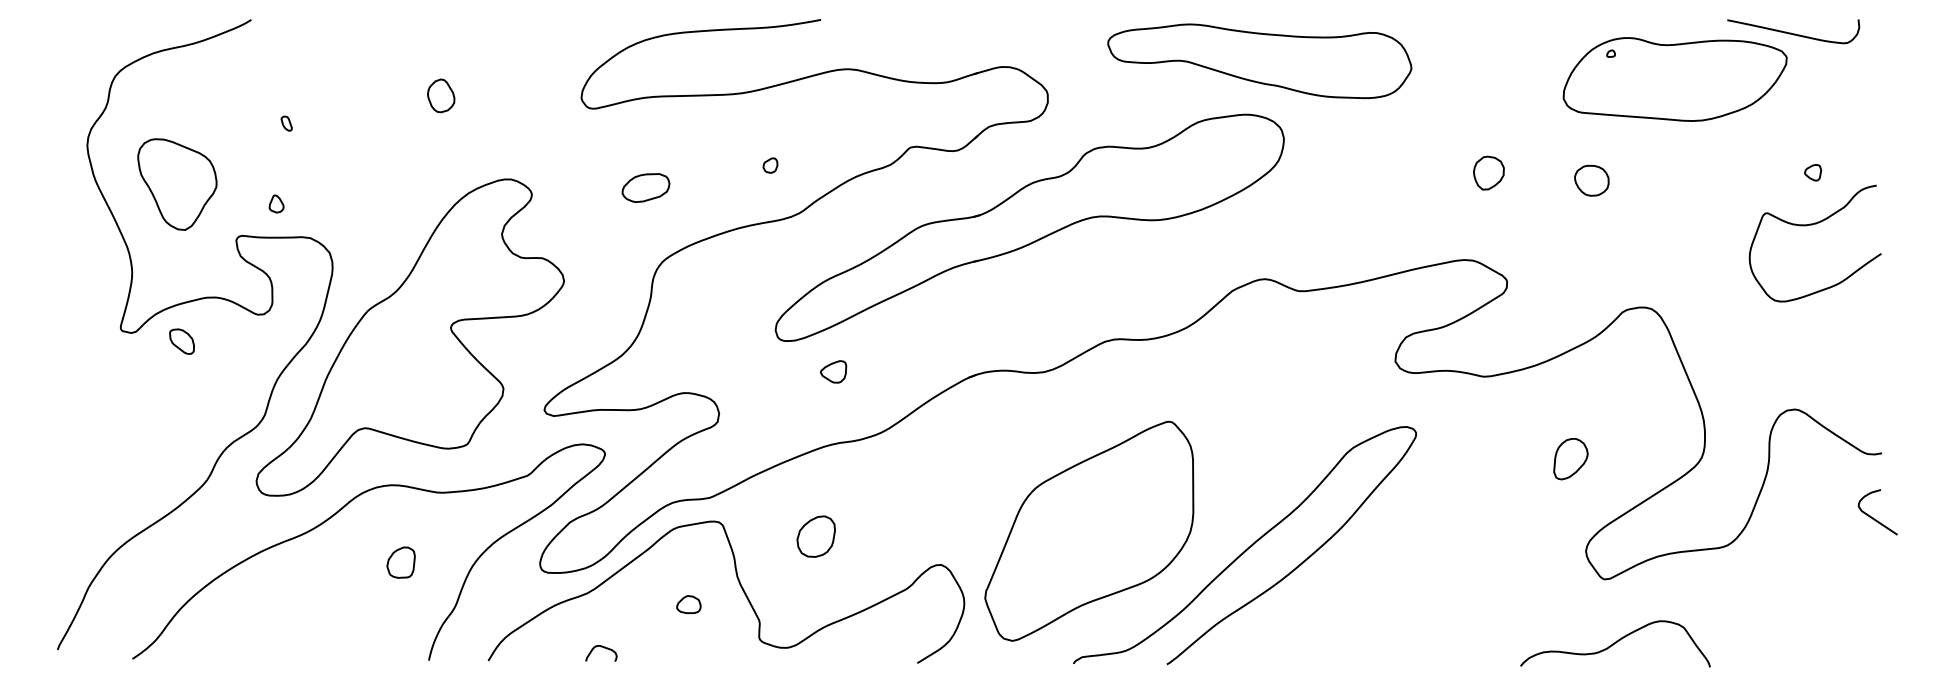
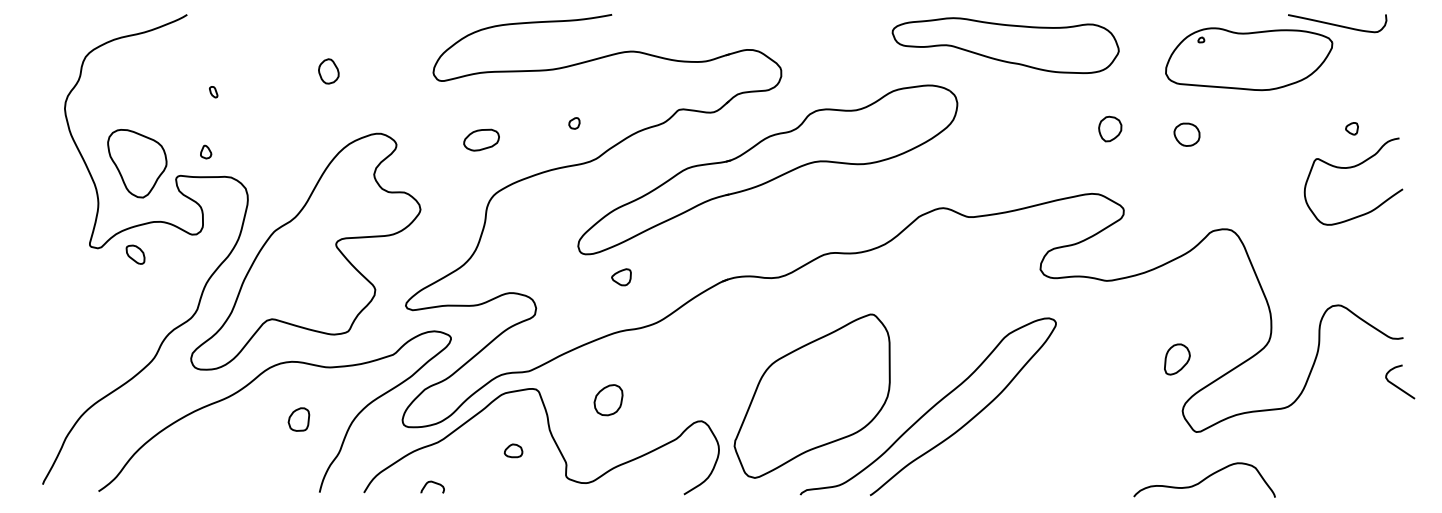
part: (1259, 61) -> (1005, 45), moved
part: (177, 184) -> (137, 163), moved
part: (1570, 459) -> (1177, 359), moved
curve: (601, 647) -> (432, 482), moved

